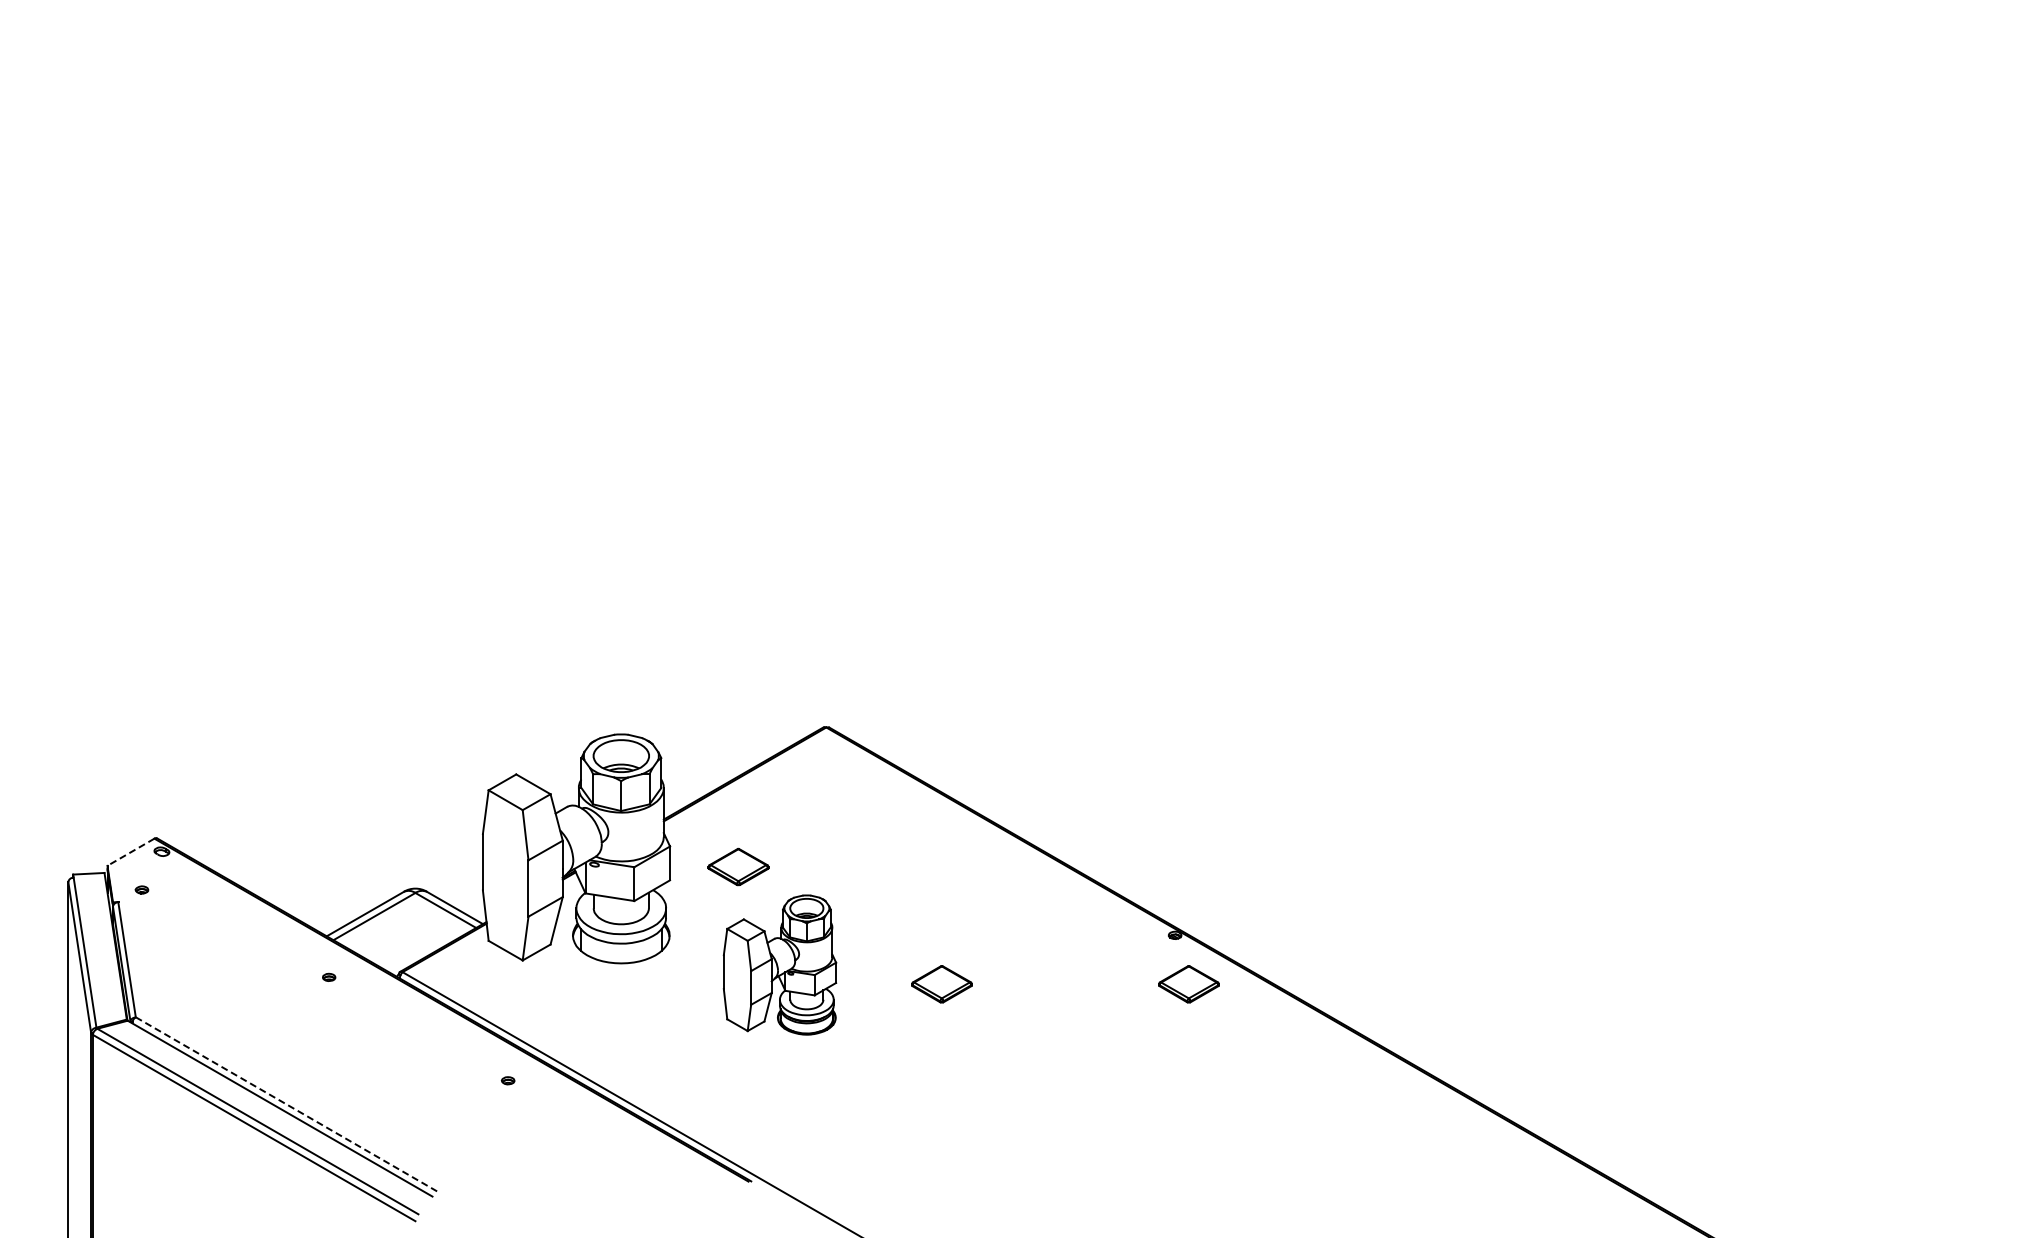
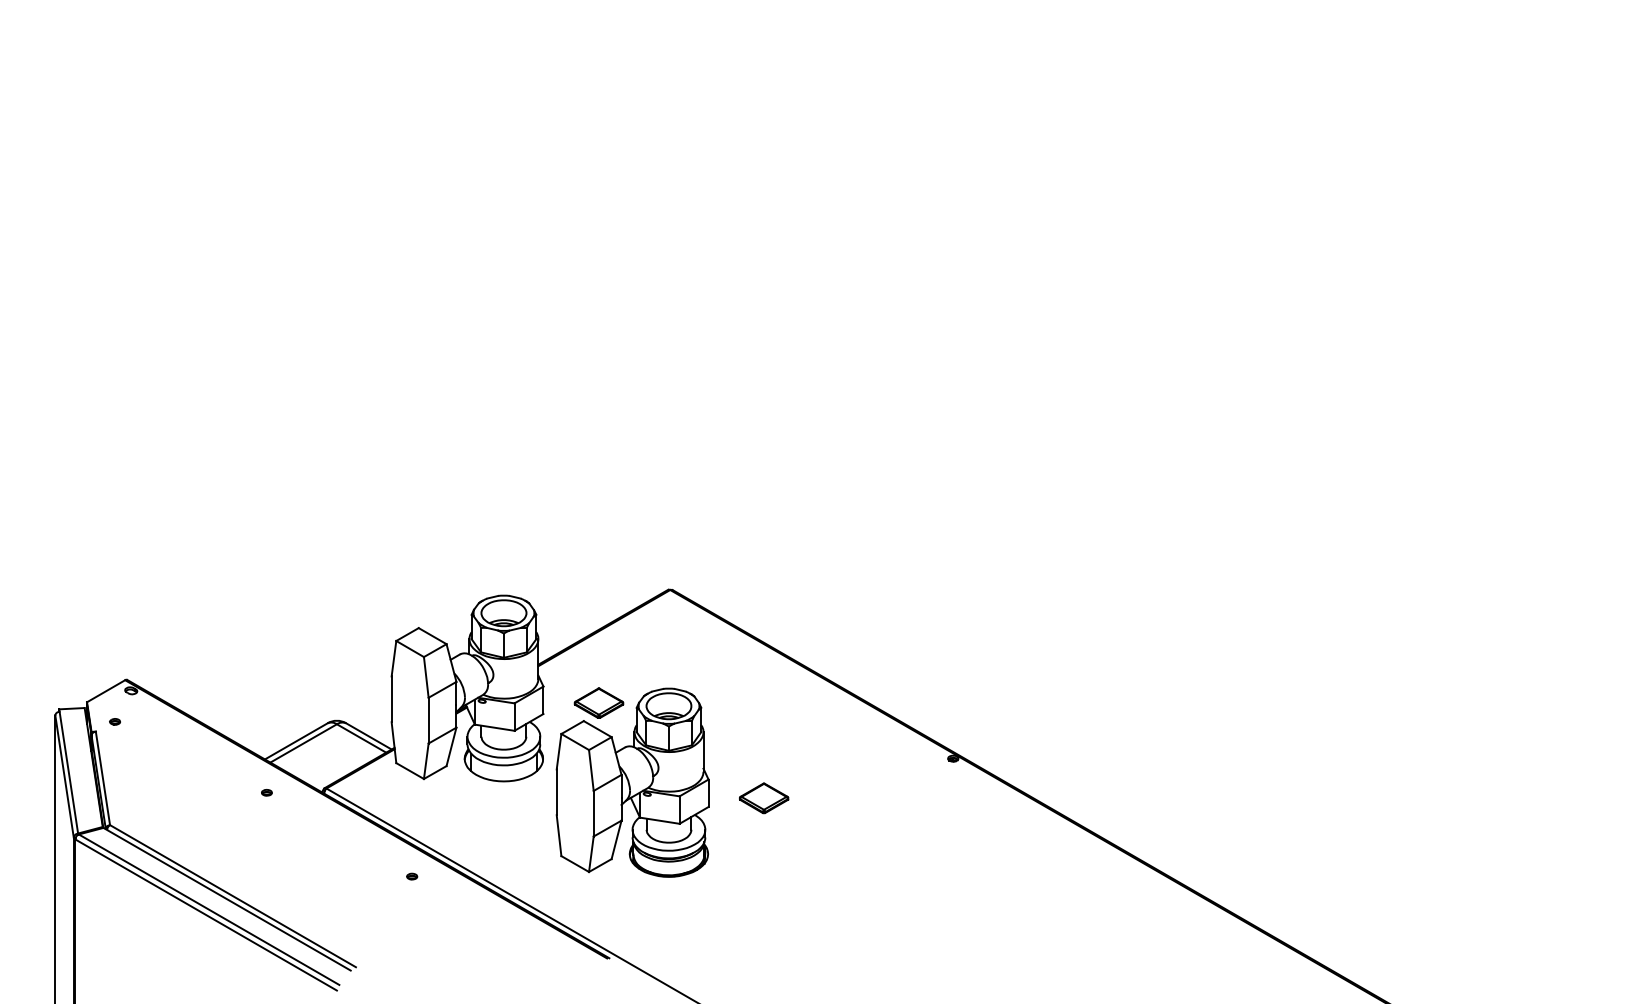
line: (130, 852) -> (105, 691), dashed -> solid
part: (779, 964) -> (632, 782), size x1.67
part: (1188, 984) -> (964, 798), removed
line: (287, 1105) -> (233, 896), dashed -> solid

